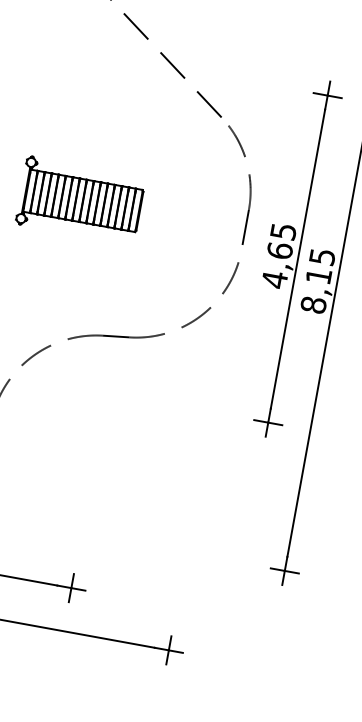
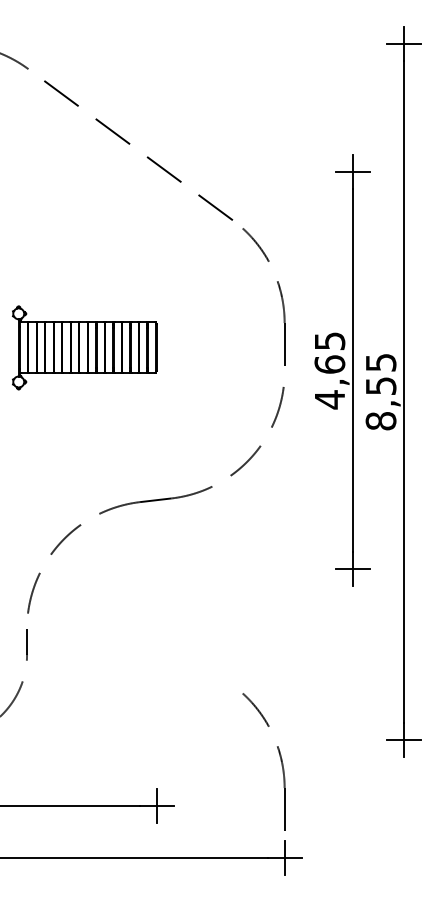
text: (319, 275) -> (381, 385), 8,15 -> 8,55
part: (179, 566) -> (279, 756), added

